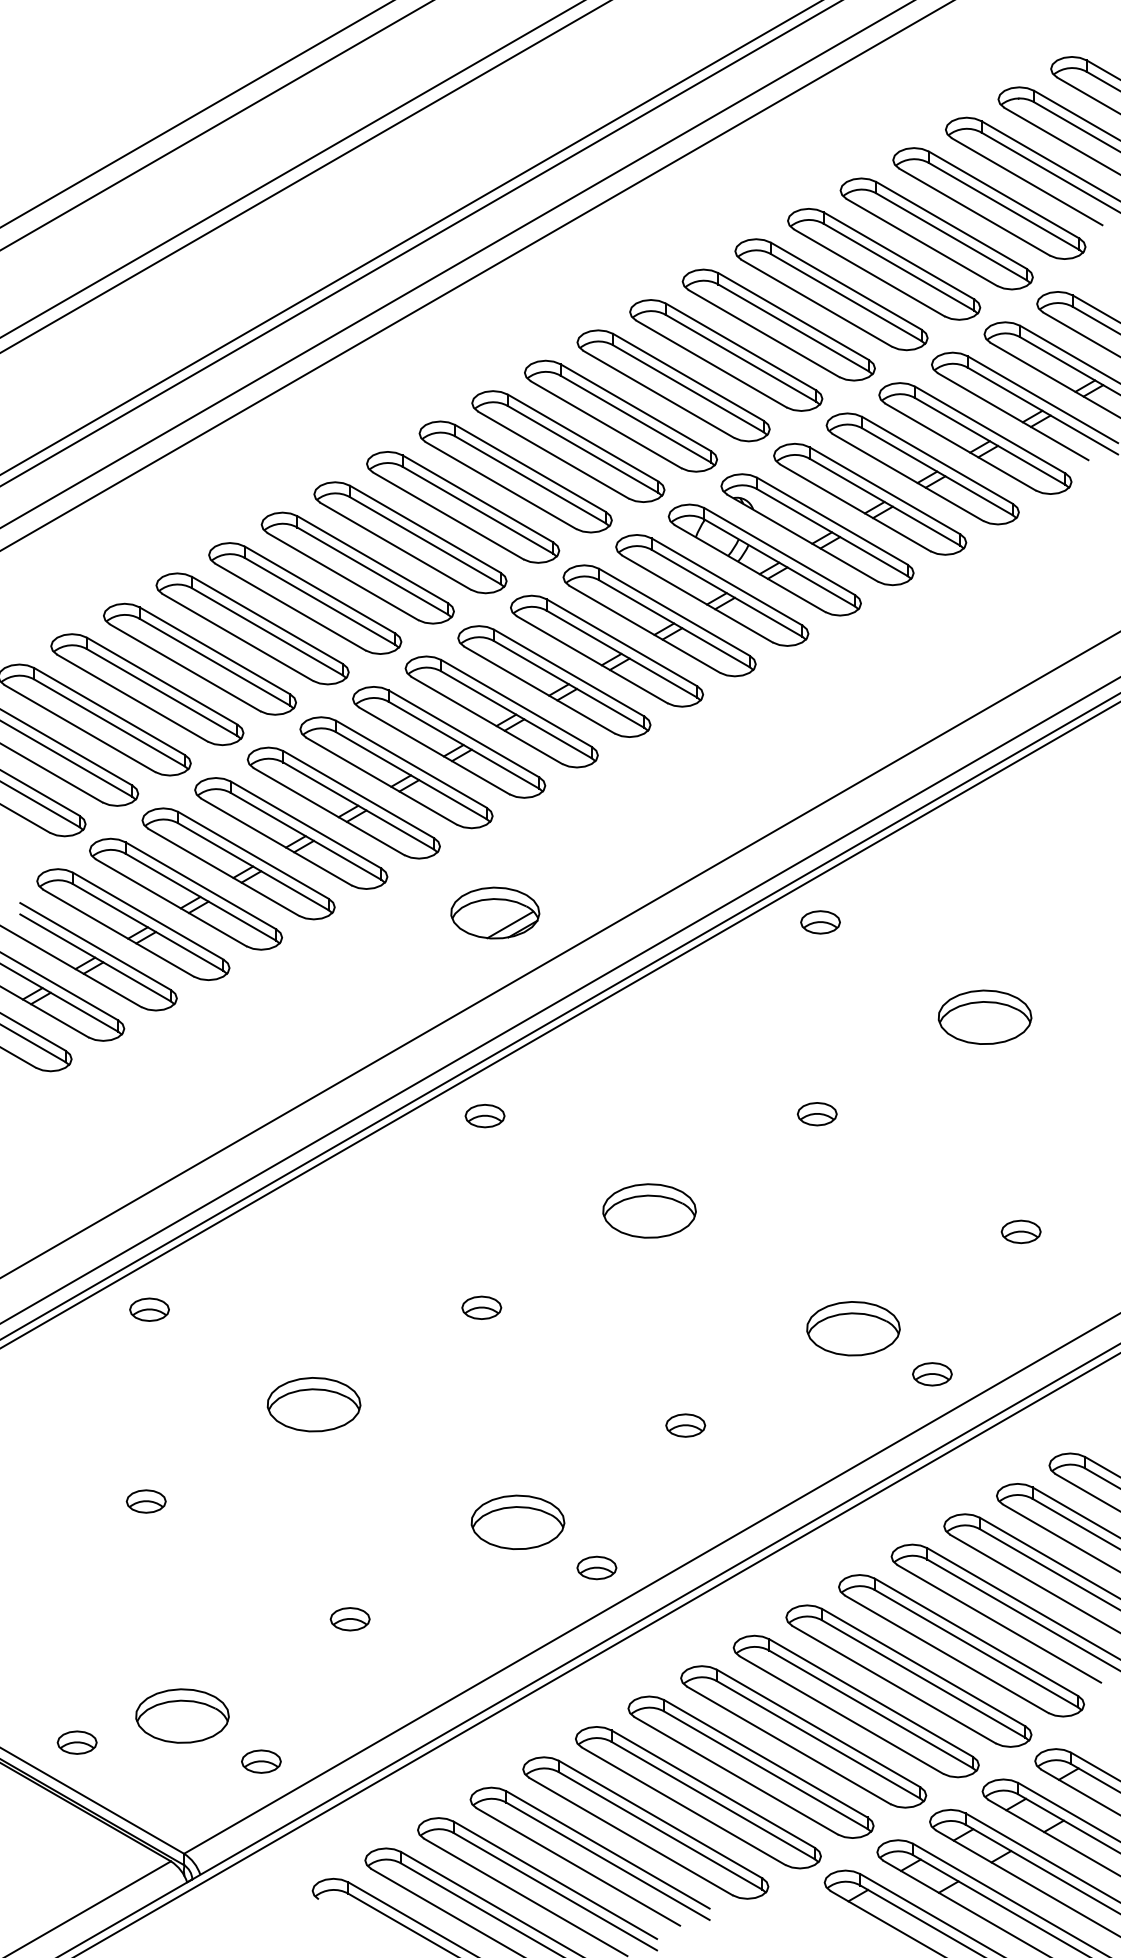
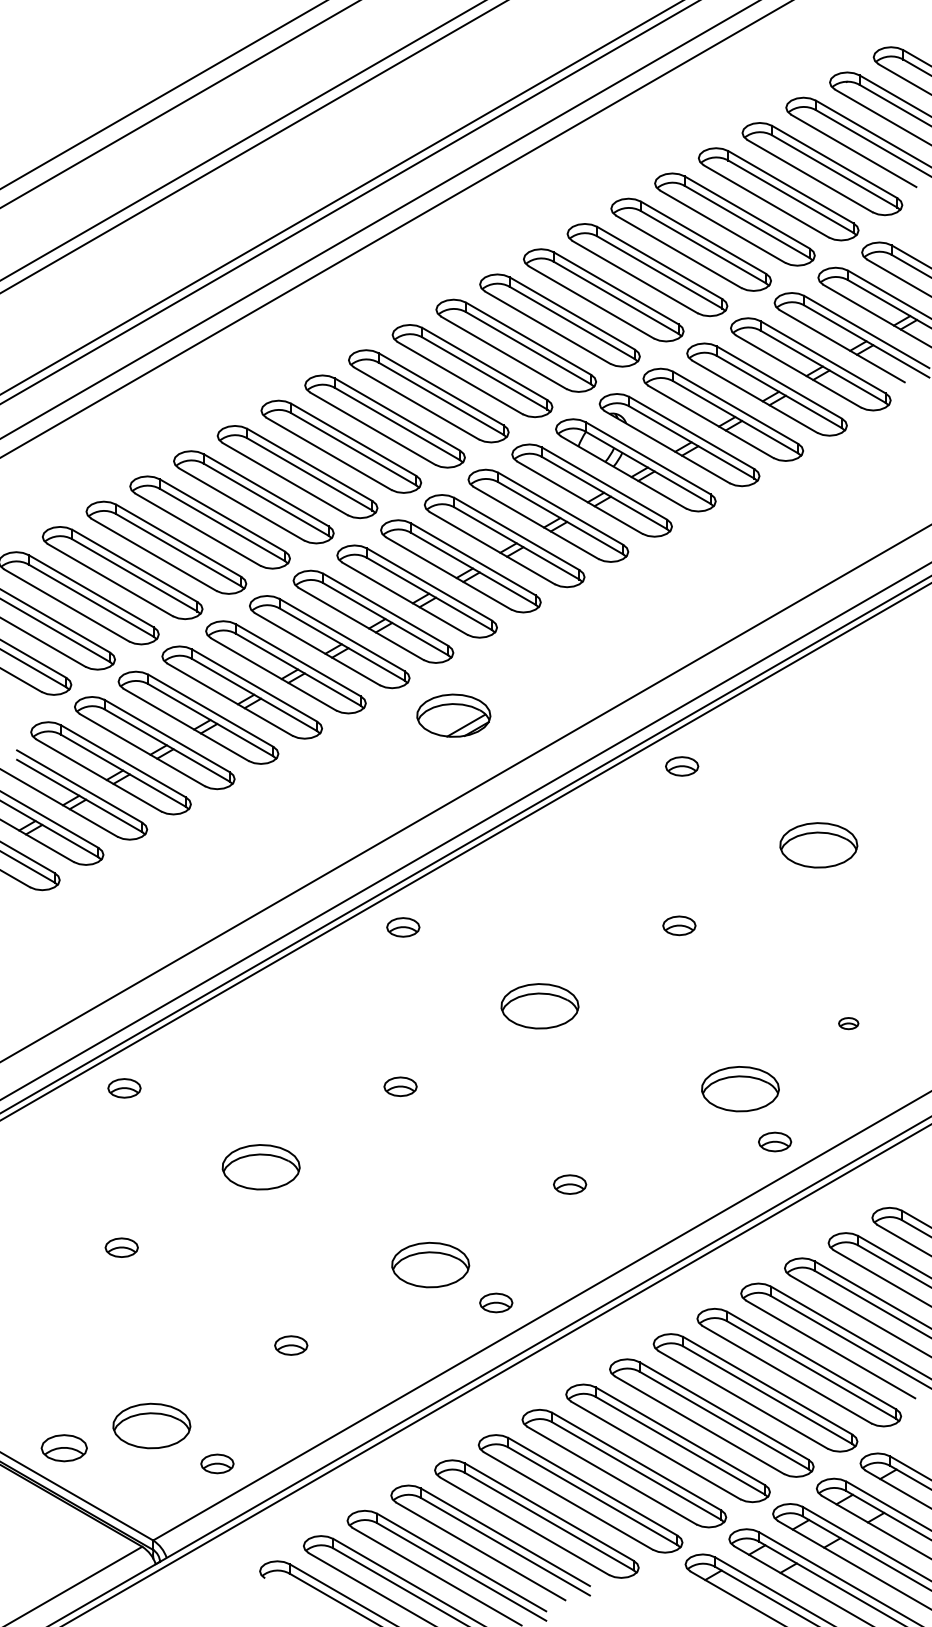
part: (494, 912) -> (453, 715), moved
part: (1020, 1231) -> (848, 1023), size x0.6
part: (853, 1329) -> (740, 1089), moved
part: (77, 1741) -> (64, 1447), size x1.4

